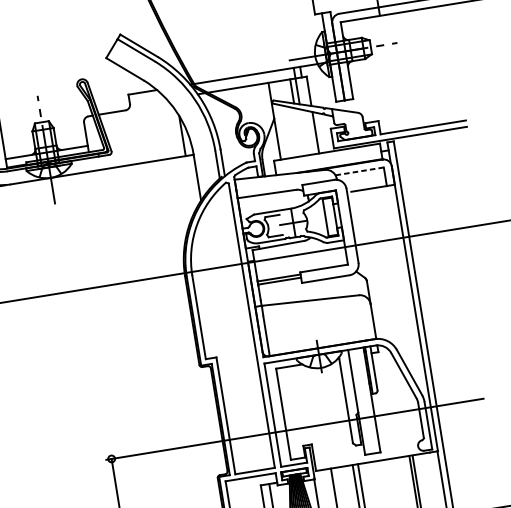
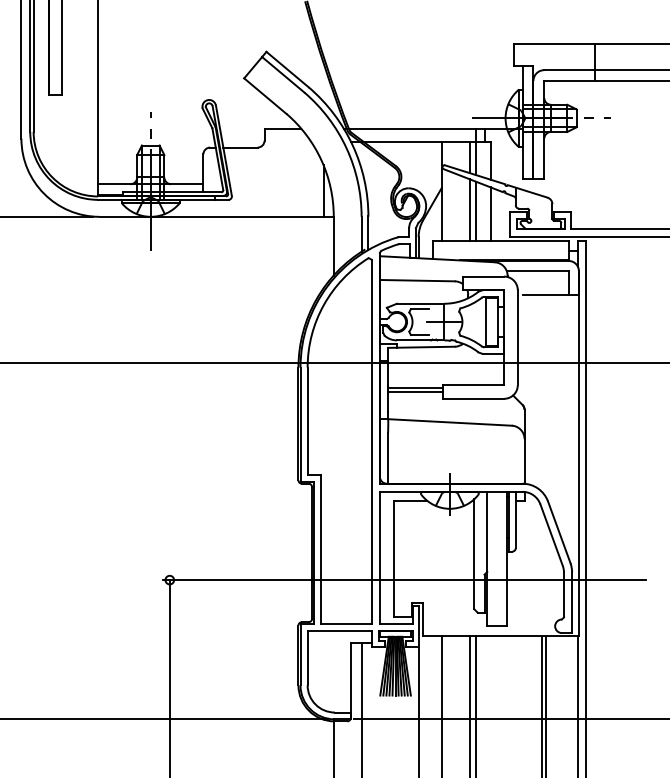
line: (298, 131) -> (469, 209), added
line: (304, 131) -> (476, 210), added
line: (359, 171) -> (537, 271), dashed -> solid

